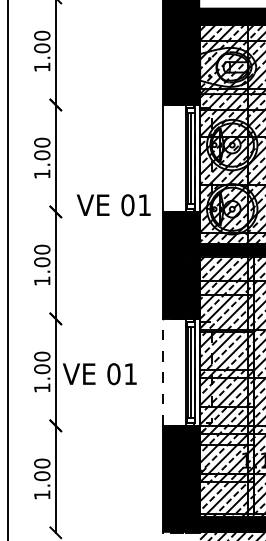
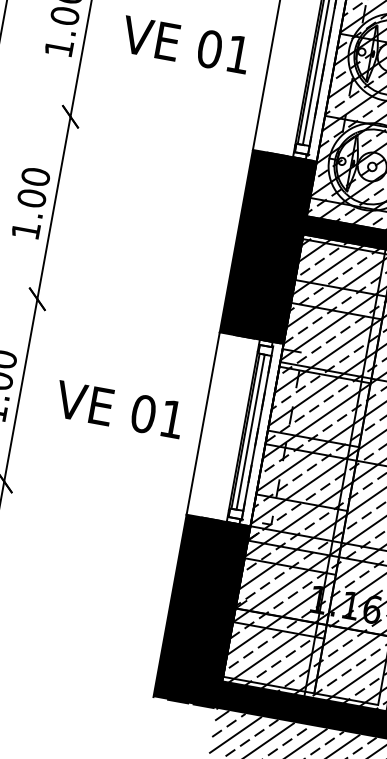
text: (113, 205) -> (185, 45), moved
line: (162, 371) -> (203, 421), dashed -> solid
text: (99, 374) -> (118, 410), moved

